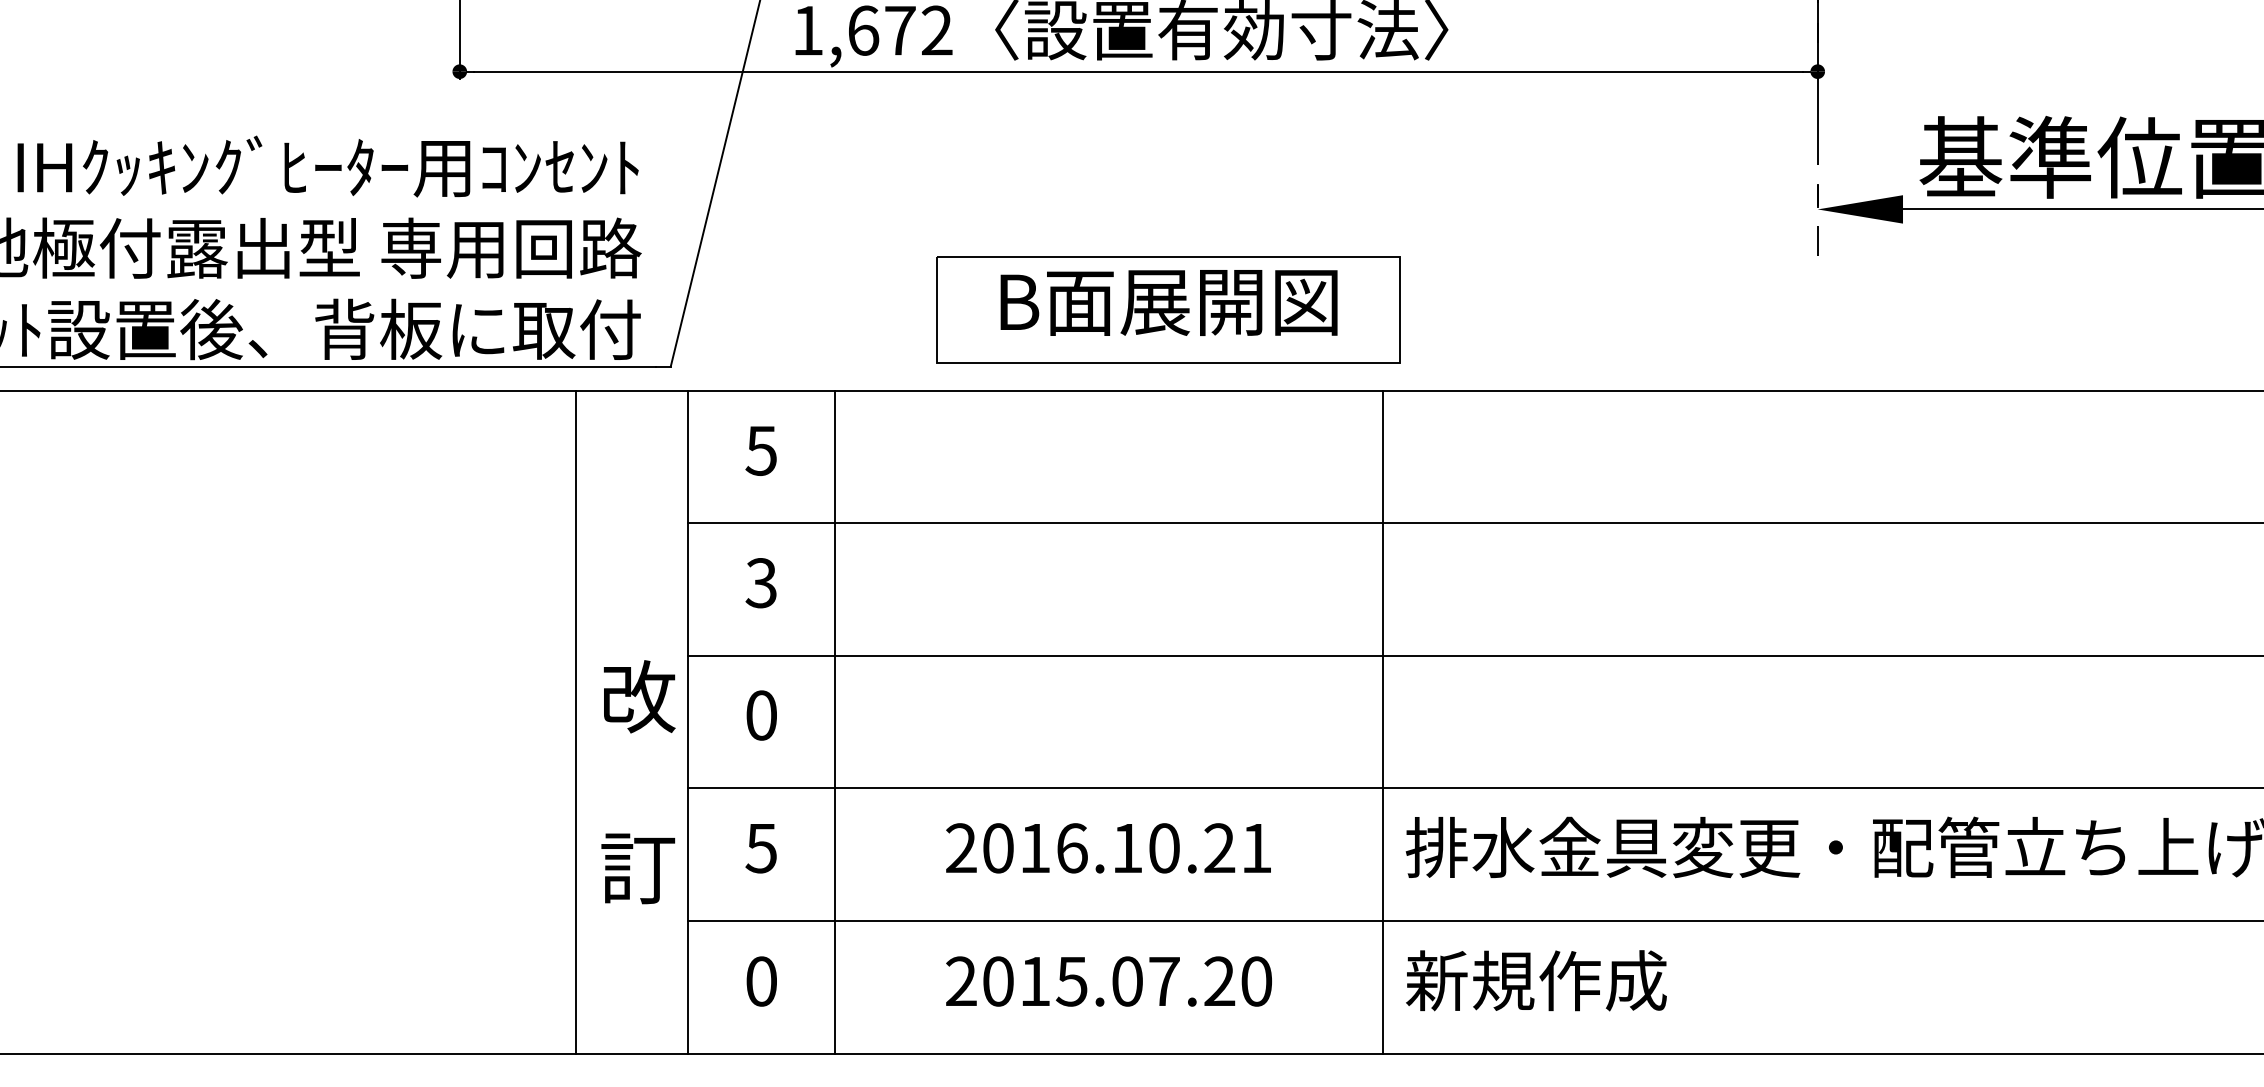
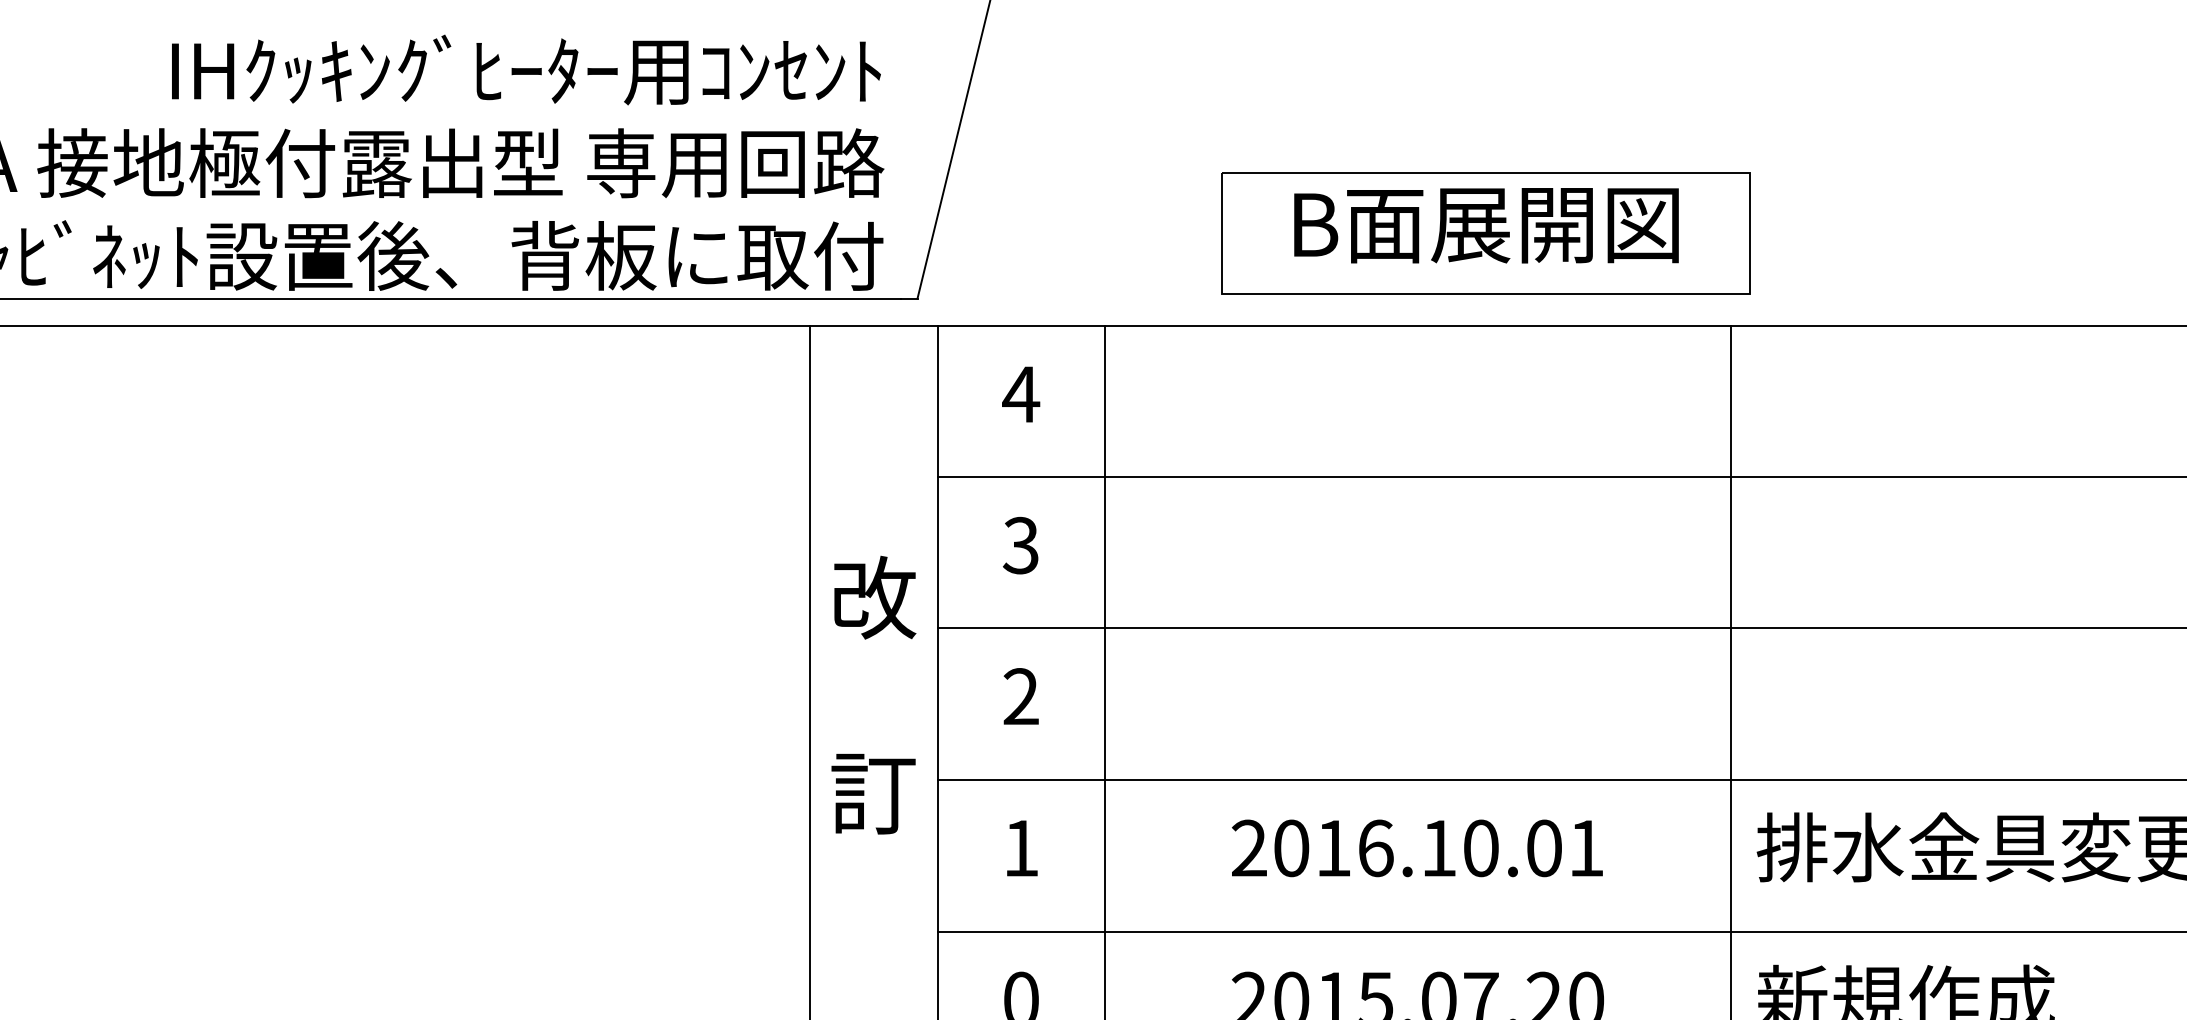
text: (761, 450) -> (1021, 394), 5 -> 4
text: (761, 715) -> (1021, 696), 0 -> 2
text: (638, 782) -> (873, 695), moved
text: (760, 848) -> (1020, 848), 5 -> 1
text: (1219, 848) -> (1544, 848), 2016.10.21 -> 2016.10.01

